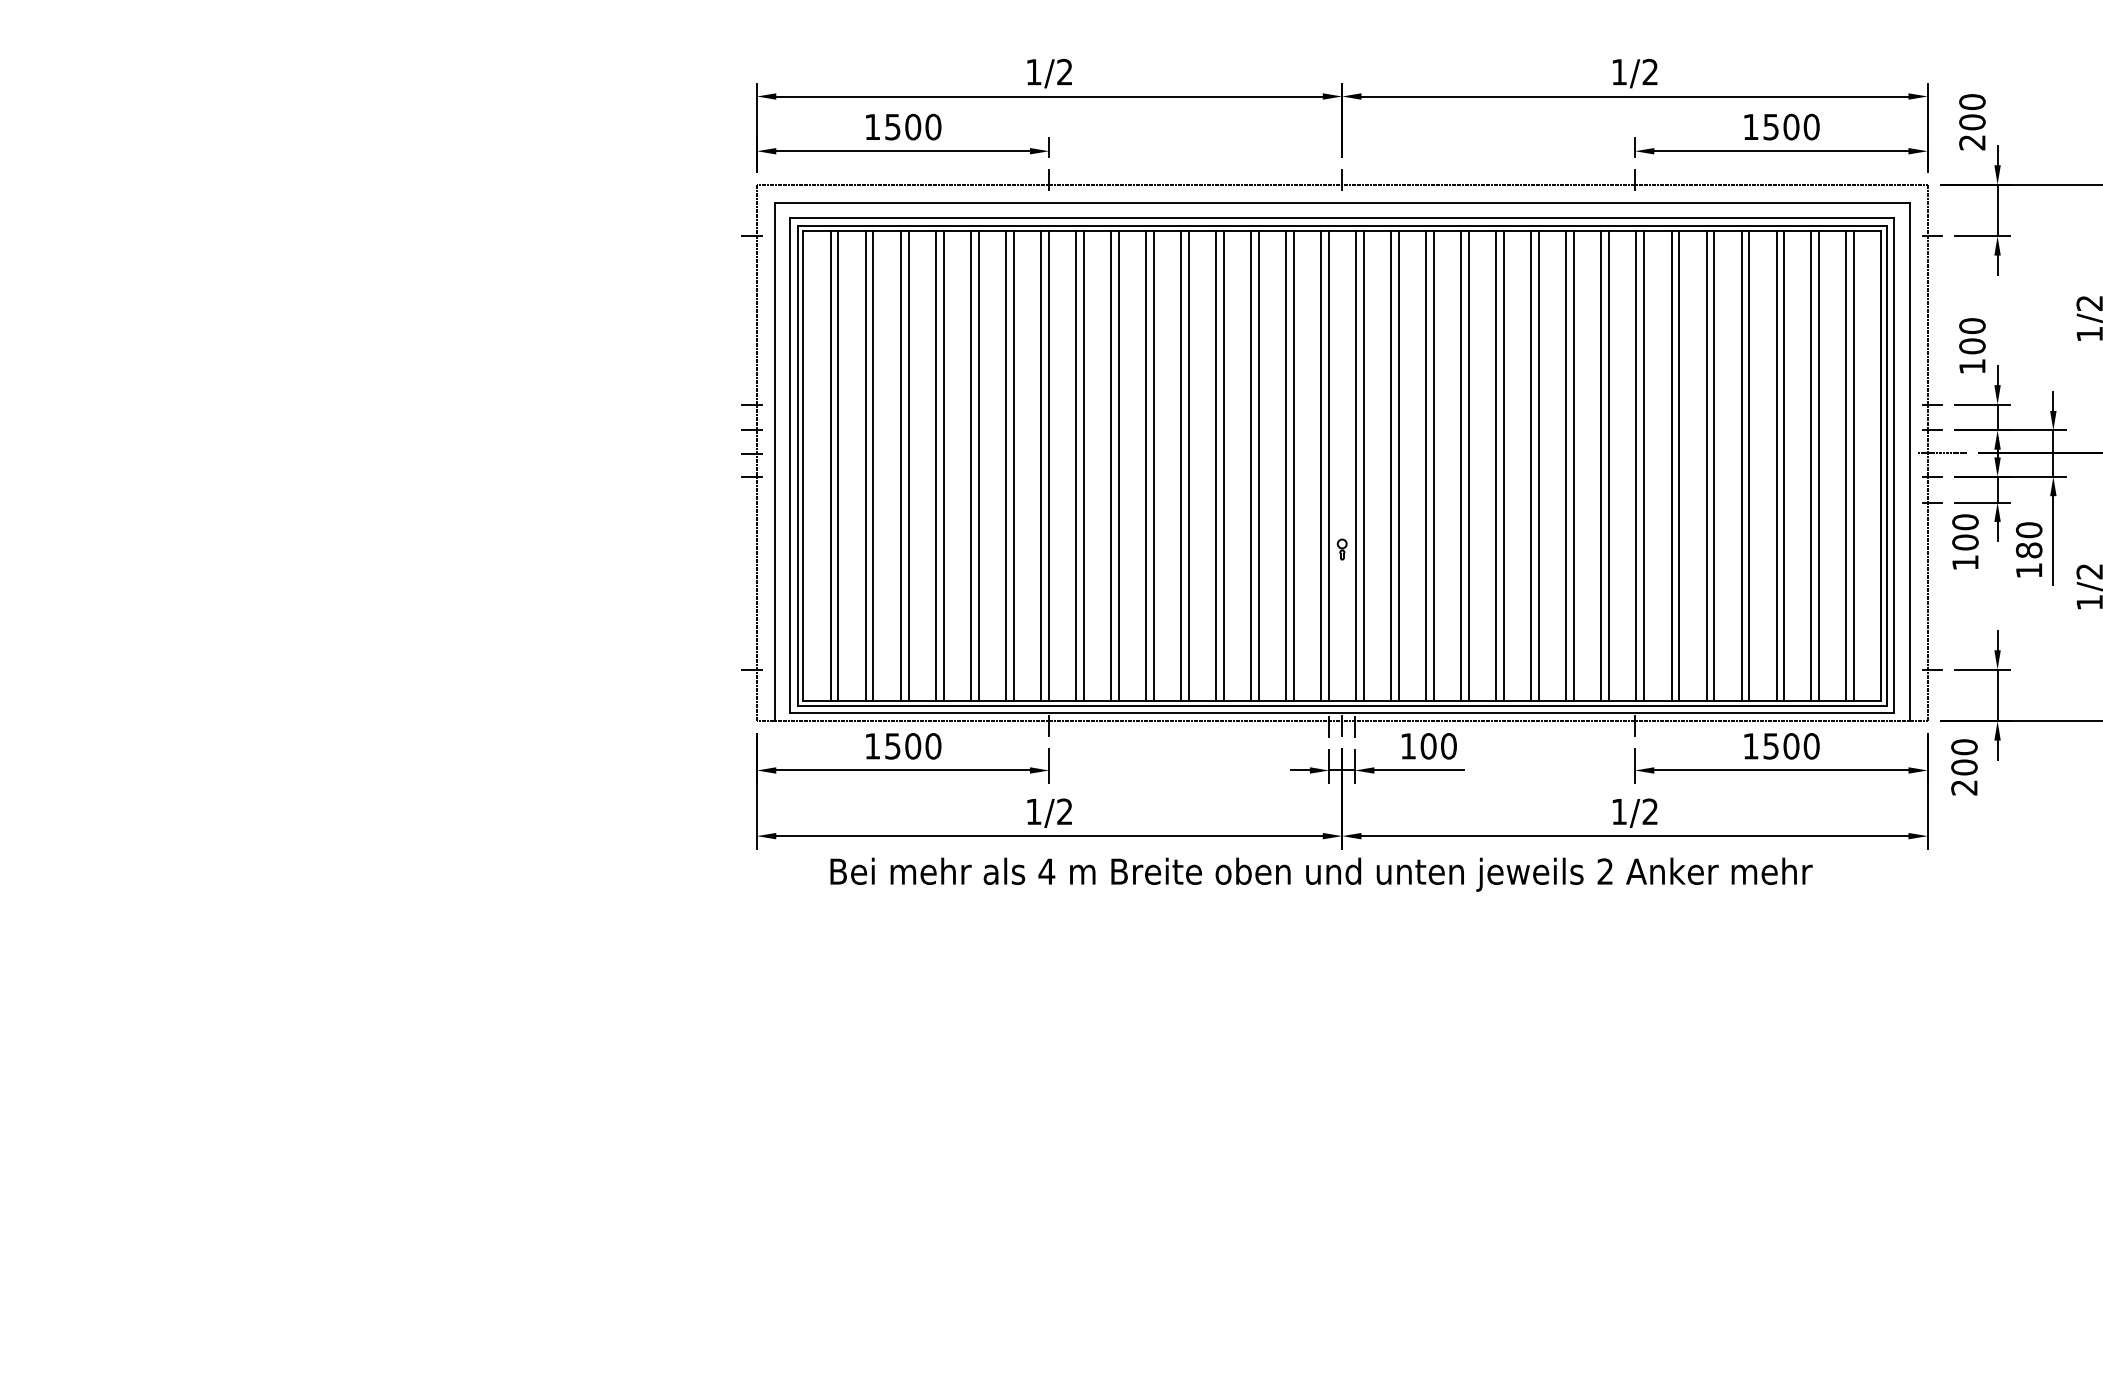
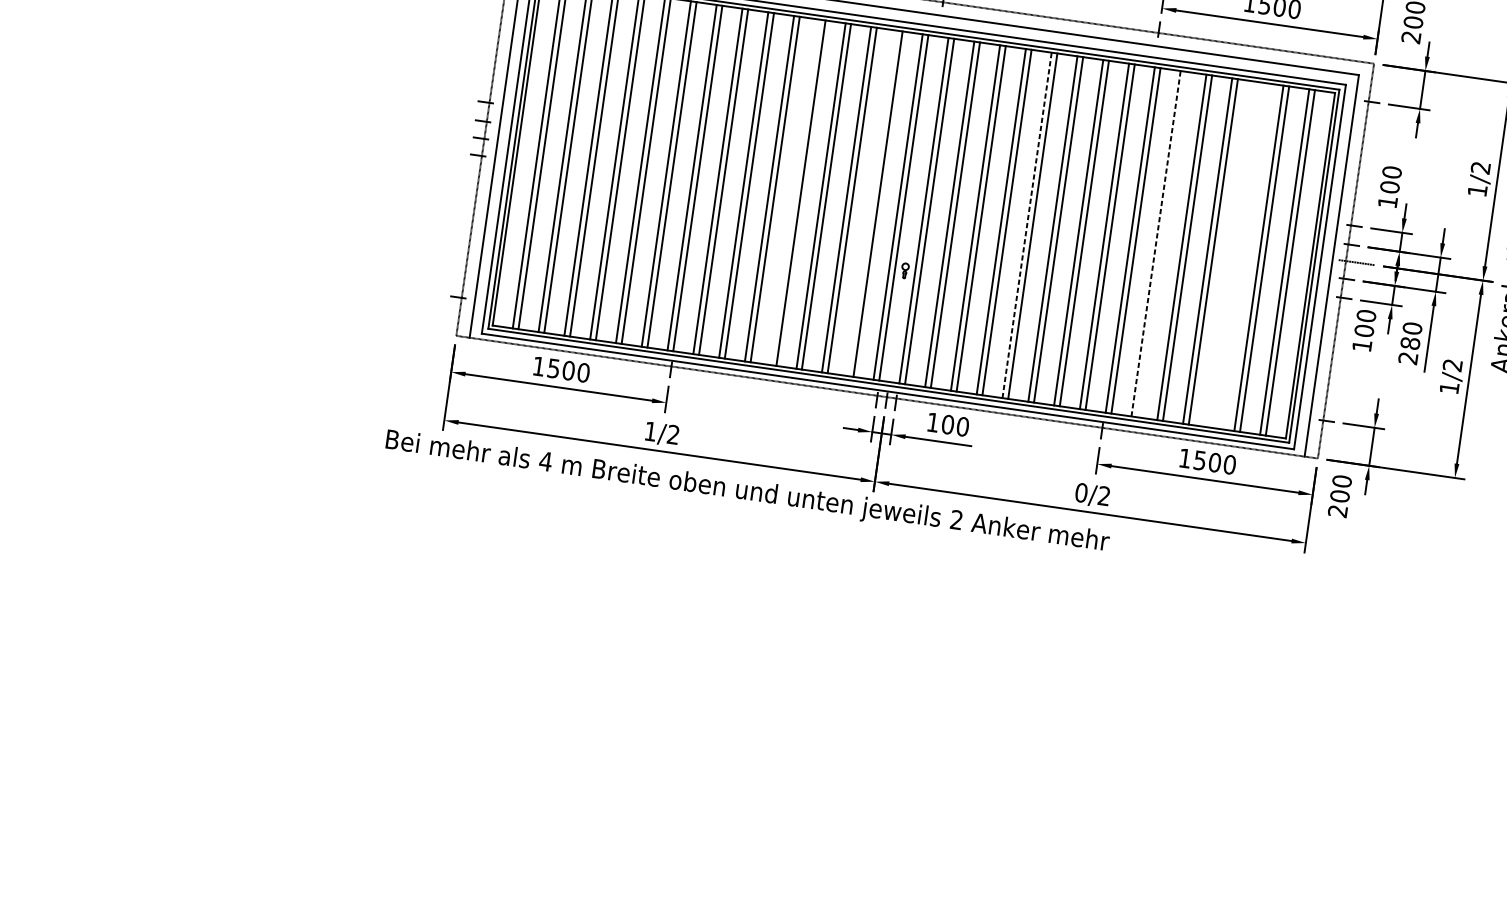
line: (1181, 465) -> (795, 192), removed
line: (1285, 465) -> (872, 203), removed
line: (1496, 465) -> (1027, 225), solid -> dashed
line: (1671, 465) -> (1156, 243), solid -> dashed
line: (1679, 465) -> (1161, 244), removed
line: (1776, 465) -> (1233, 254), removed
line: (1783, 465) -> (1238, 255), removed
text: (2028, 570) -> (1407, 358), 180 -> 280
text: (1619, 811) -> (1081, 492), 1/2 -> 0/2
text: (1321, 874) -> (747, 492), moved

